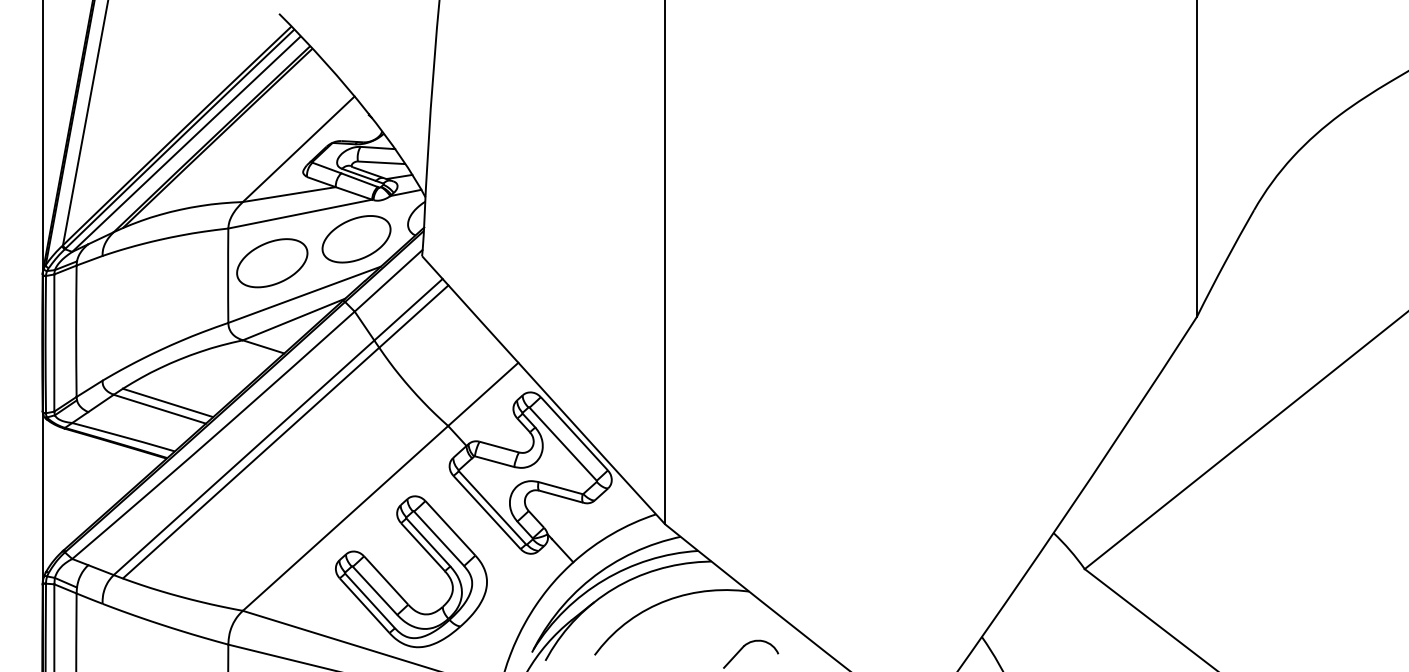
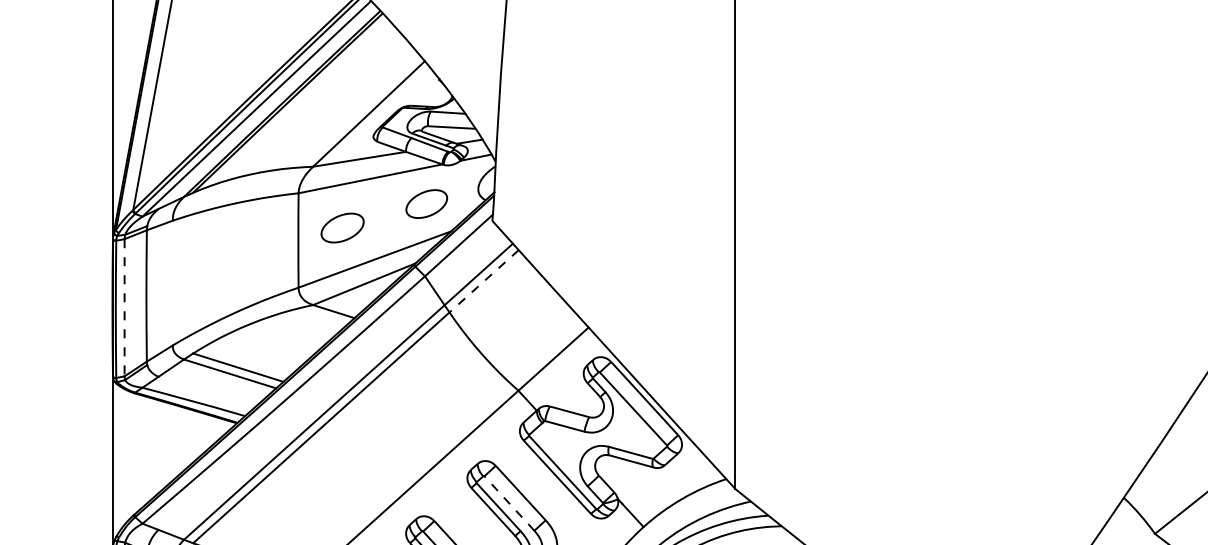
part: (356, 239) -> (426, 204), size x0.6
part: (272, 263) -> (342, 228), size x0.6
line: (413, 316) -> (483, 281), solid -> dashed
line: (54, 343) -> (124, 308), solid -> dashed
line: (439, 538) -> (509, 503), solid -> dashed

